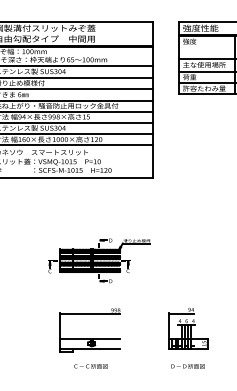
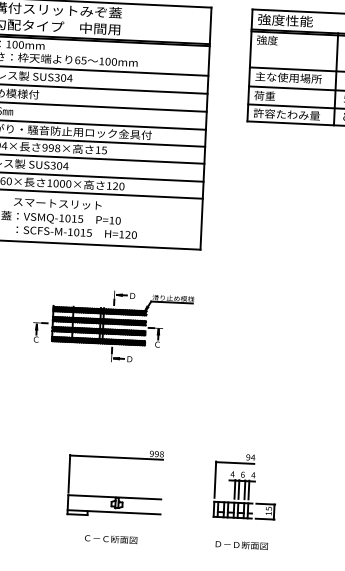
part: (99, 260) -> (113, 326), moved
part: (89, 338) -> (113, 495), moved
text: (90, 366) -> (110, 539), moved

